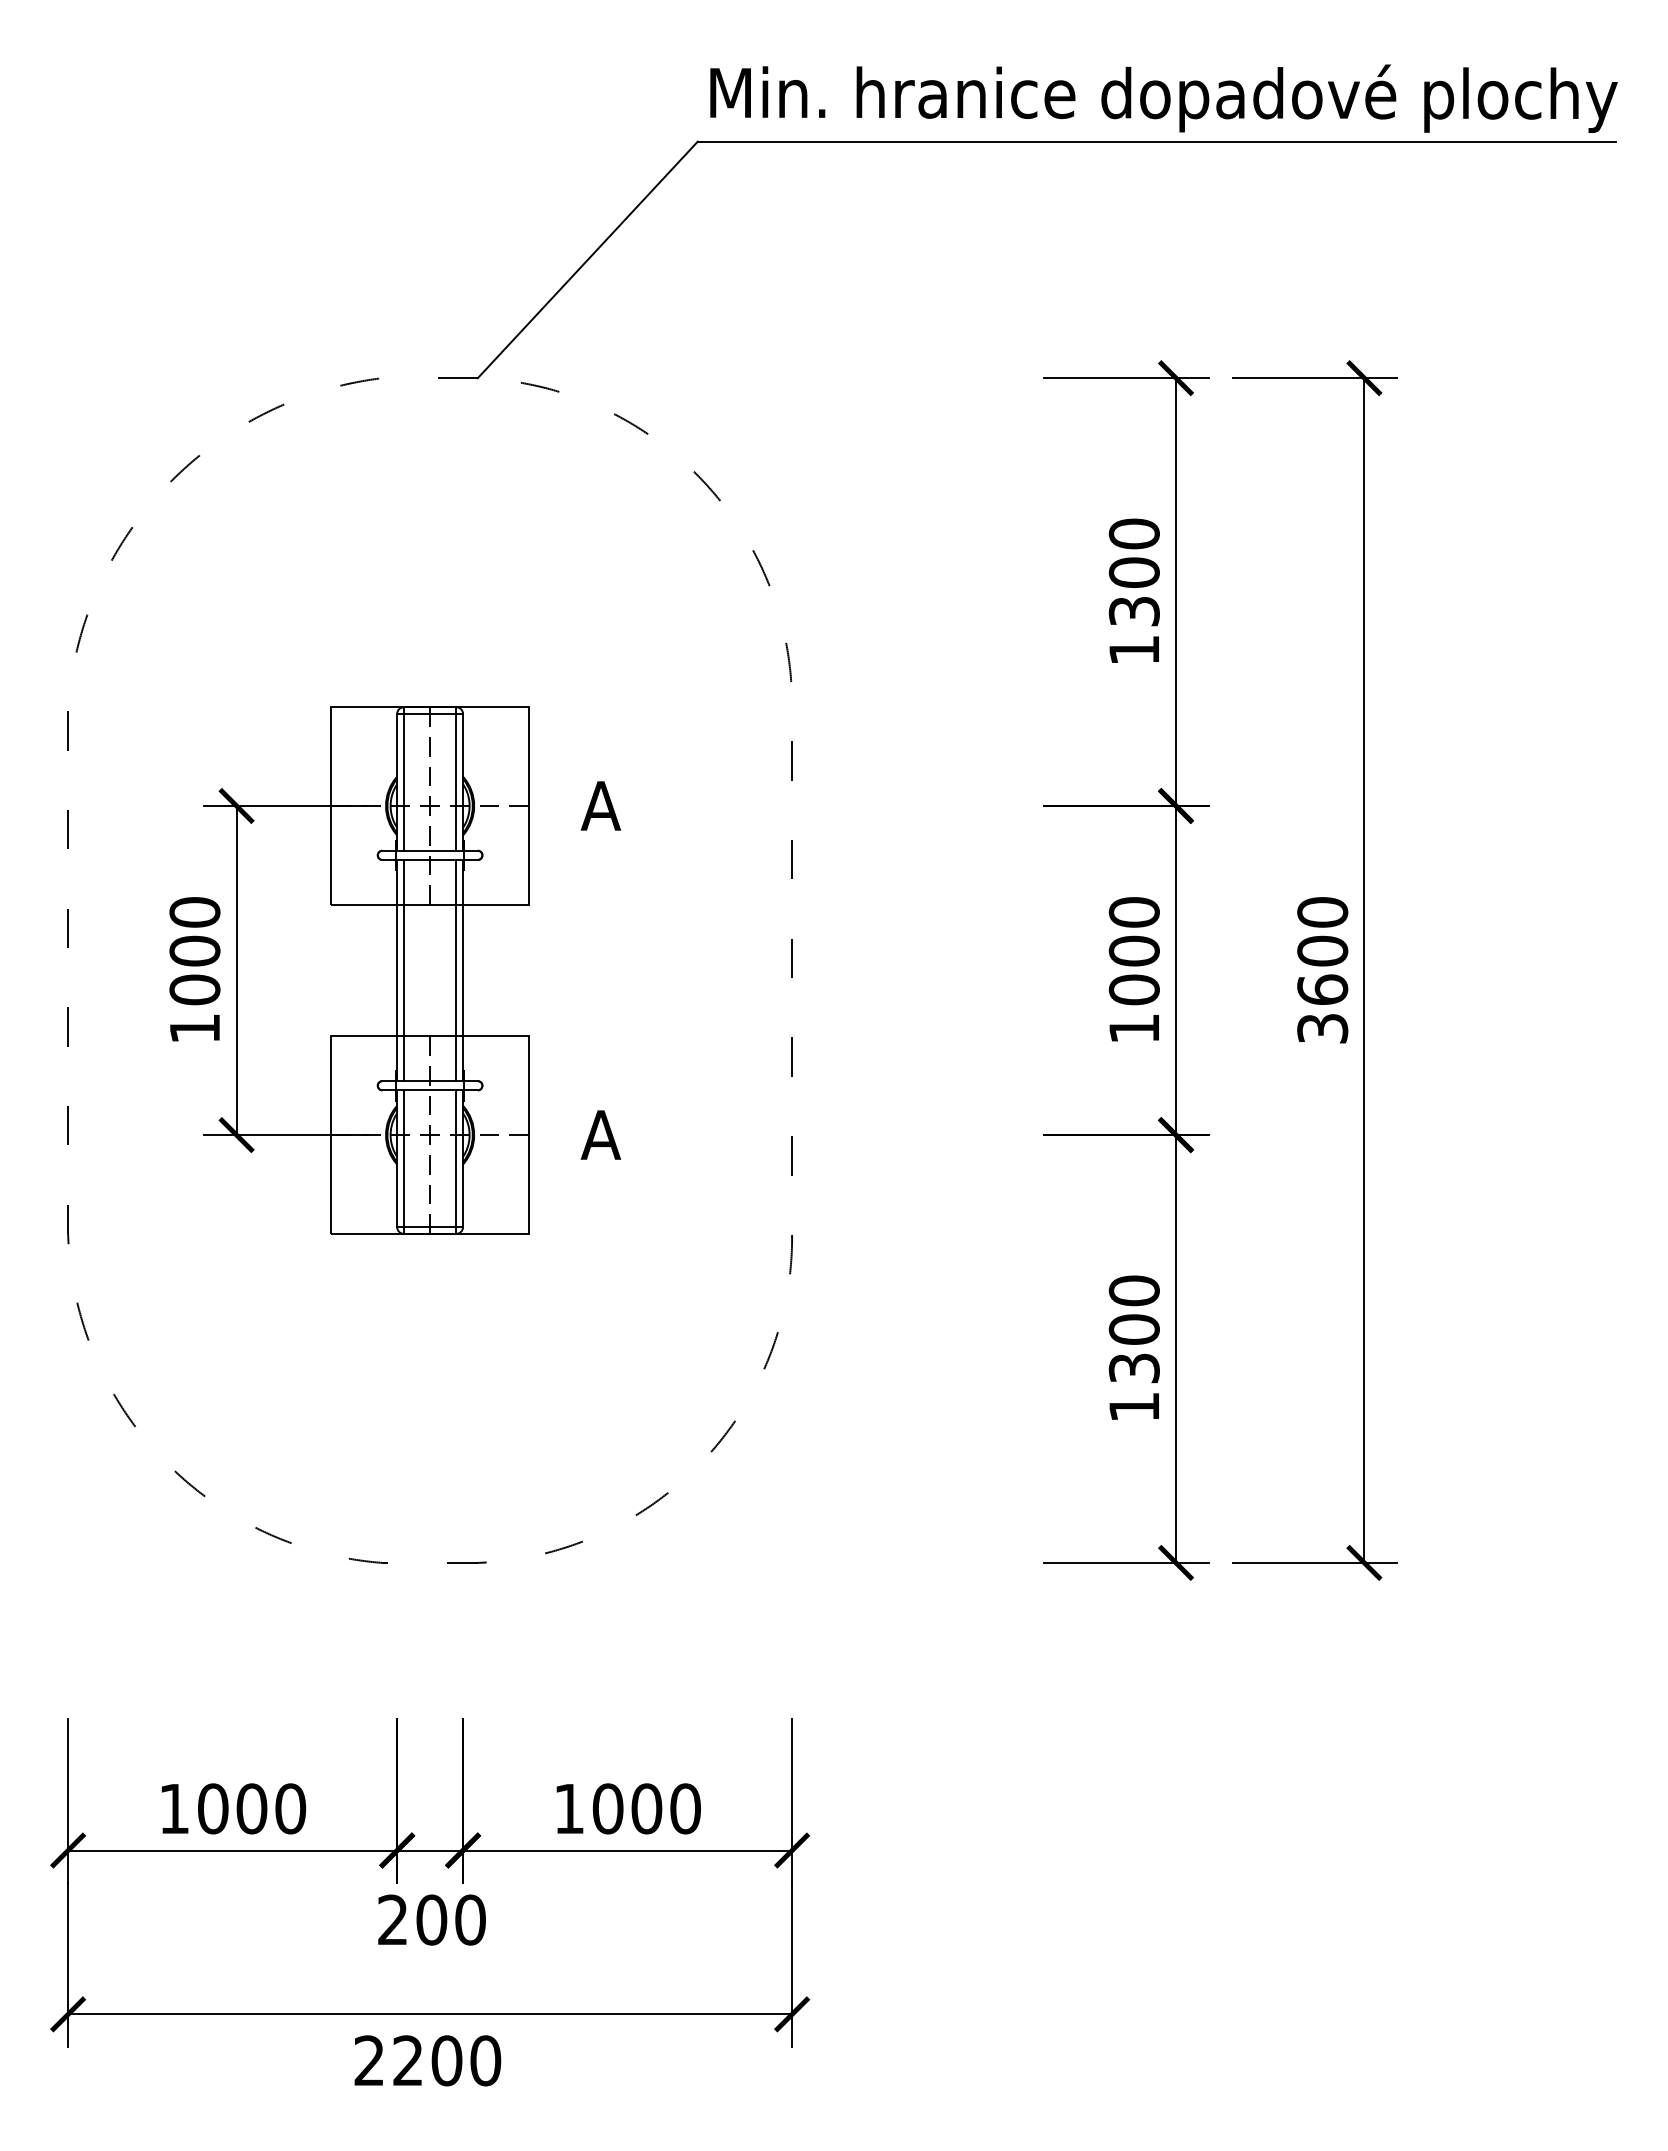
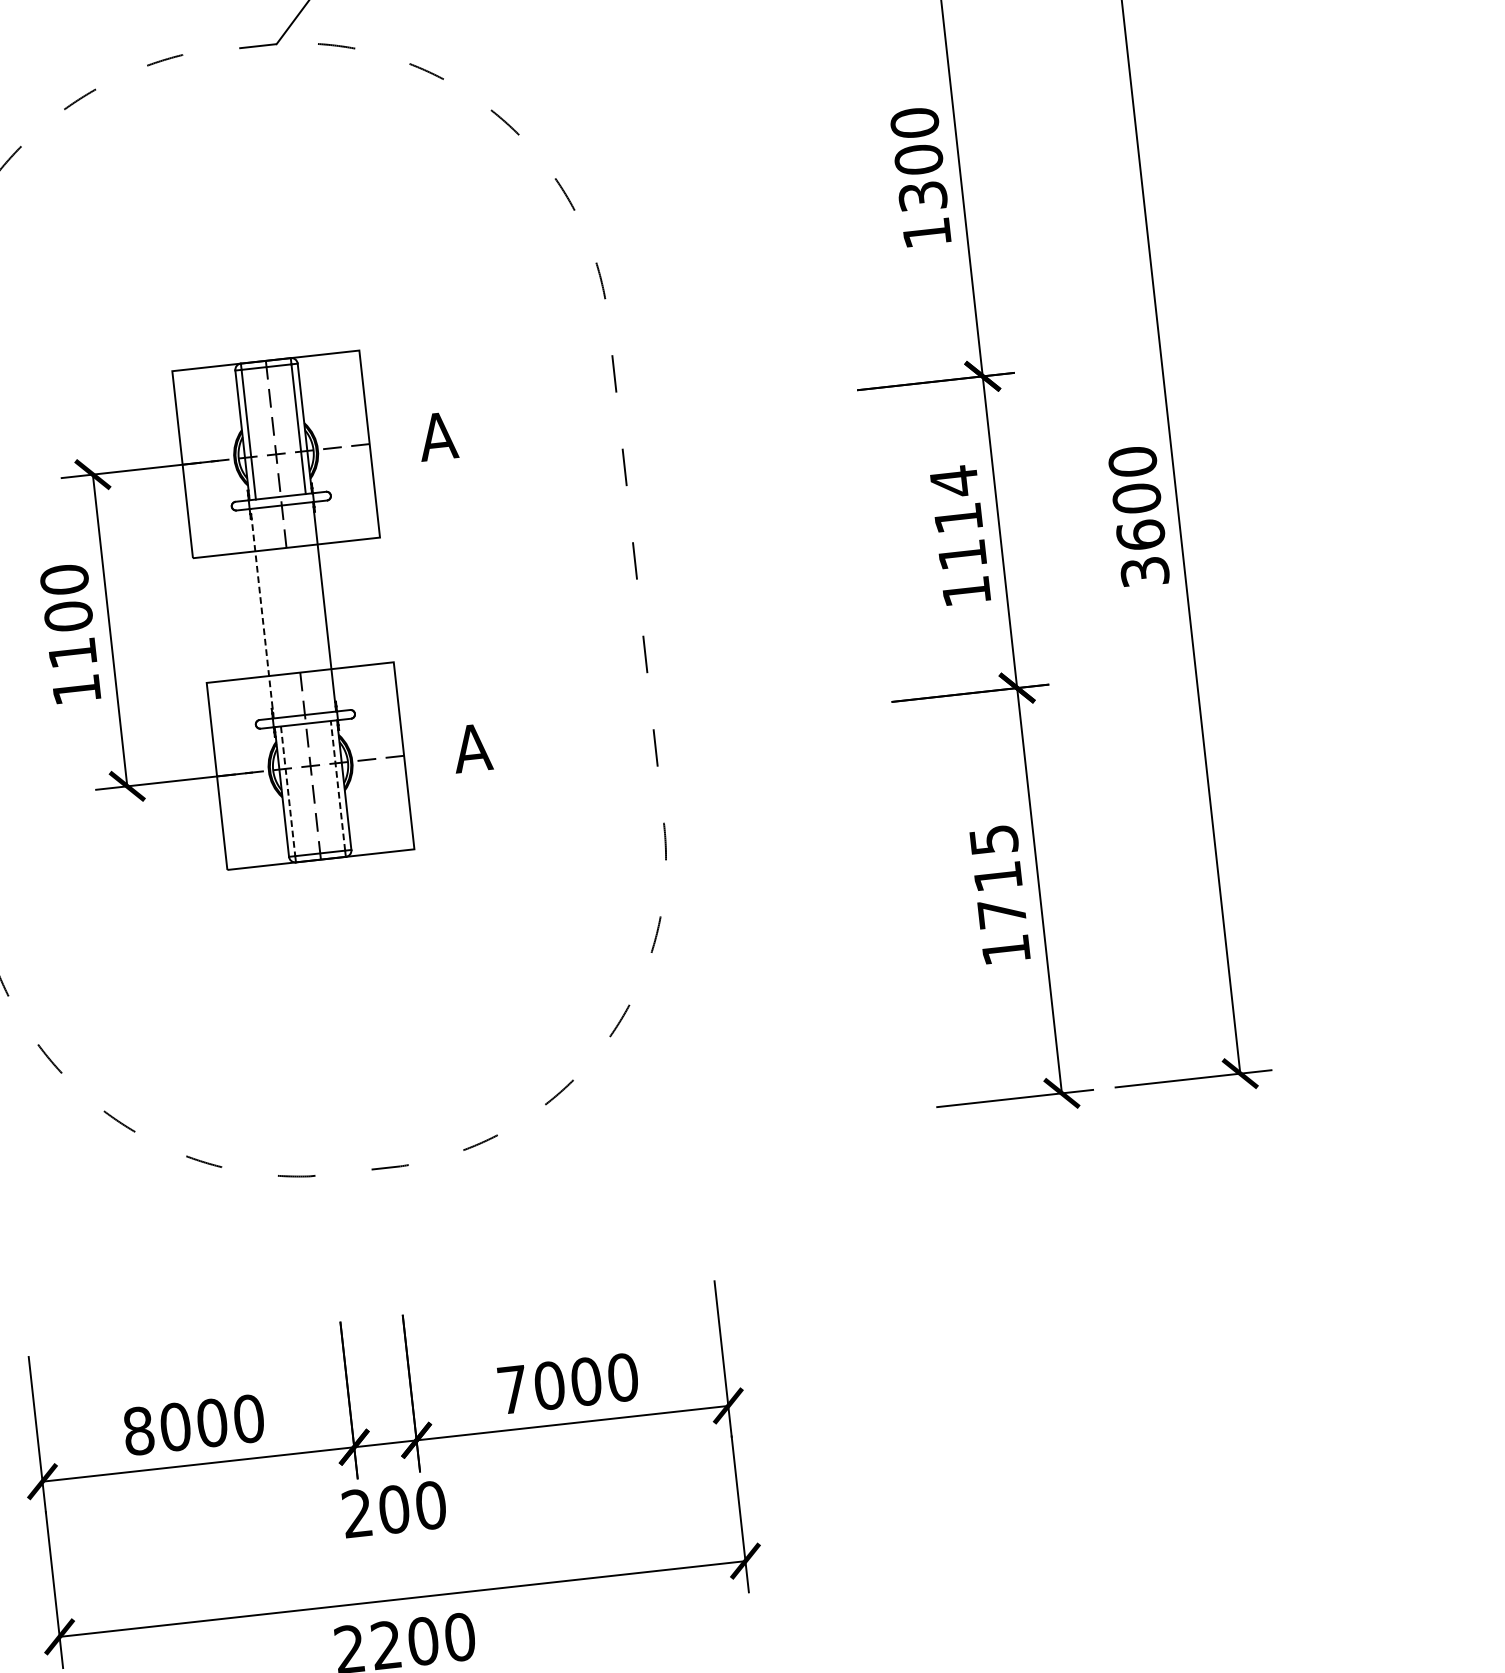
text: (1133, 950) -> (957, 517), 1000 -> 1114
line: (397, 970) -> (262, 613), solid -> dashed
line: (403, 970) -> (268, 612), removed
line: (456, 970) -> (318, 607), removed
text: (194, 989) -> (72, 652), 1000 -> 1100
line: (456, 1158) -> (338, 785), solid -> dashed
line: (403, 1159) -> (287, 792), solid -> dashed
text: (1133, 1329) -> (997, 876), 1300 -> 1715
text: (174, 1808) -> (138, 1430), 1000 -> 8000
text: (569, 1808) -> (513, 1389), 1000 -> 7000

